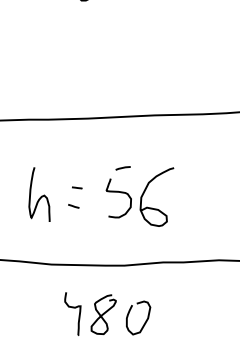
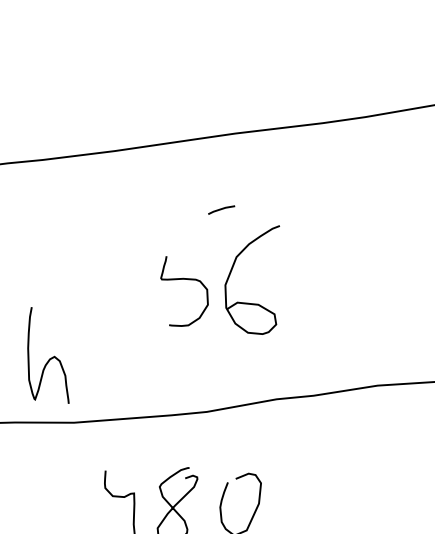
line: (122, 168) -> (220, 210), moved
line: (77, 187) -> (107, 278), removed
curve: (41, 195) -> (49, 357), moved
line: (73, 206) -> (103, 313), removed

